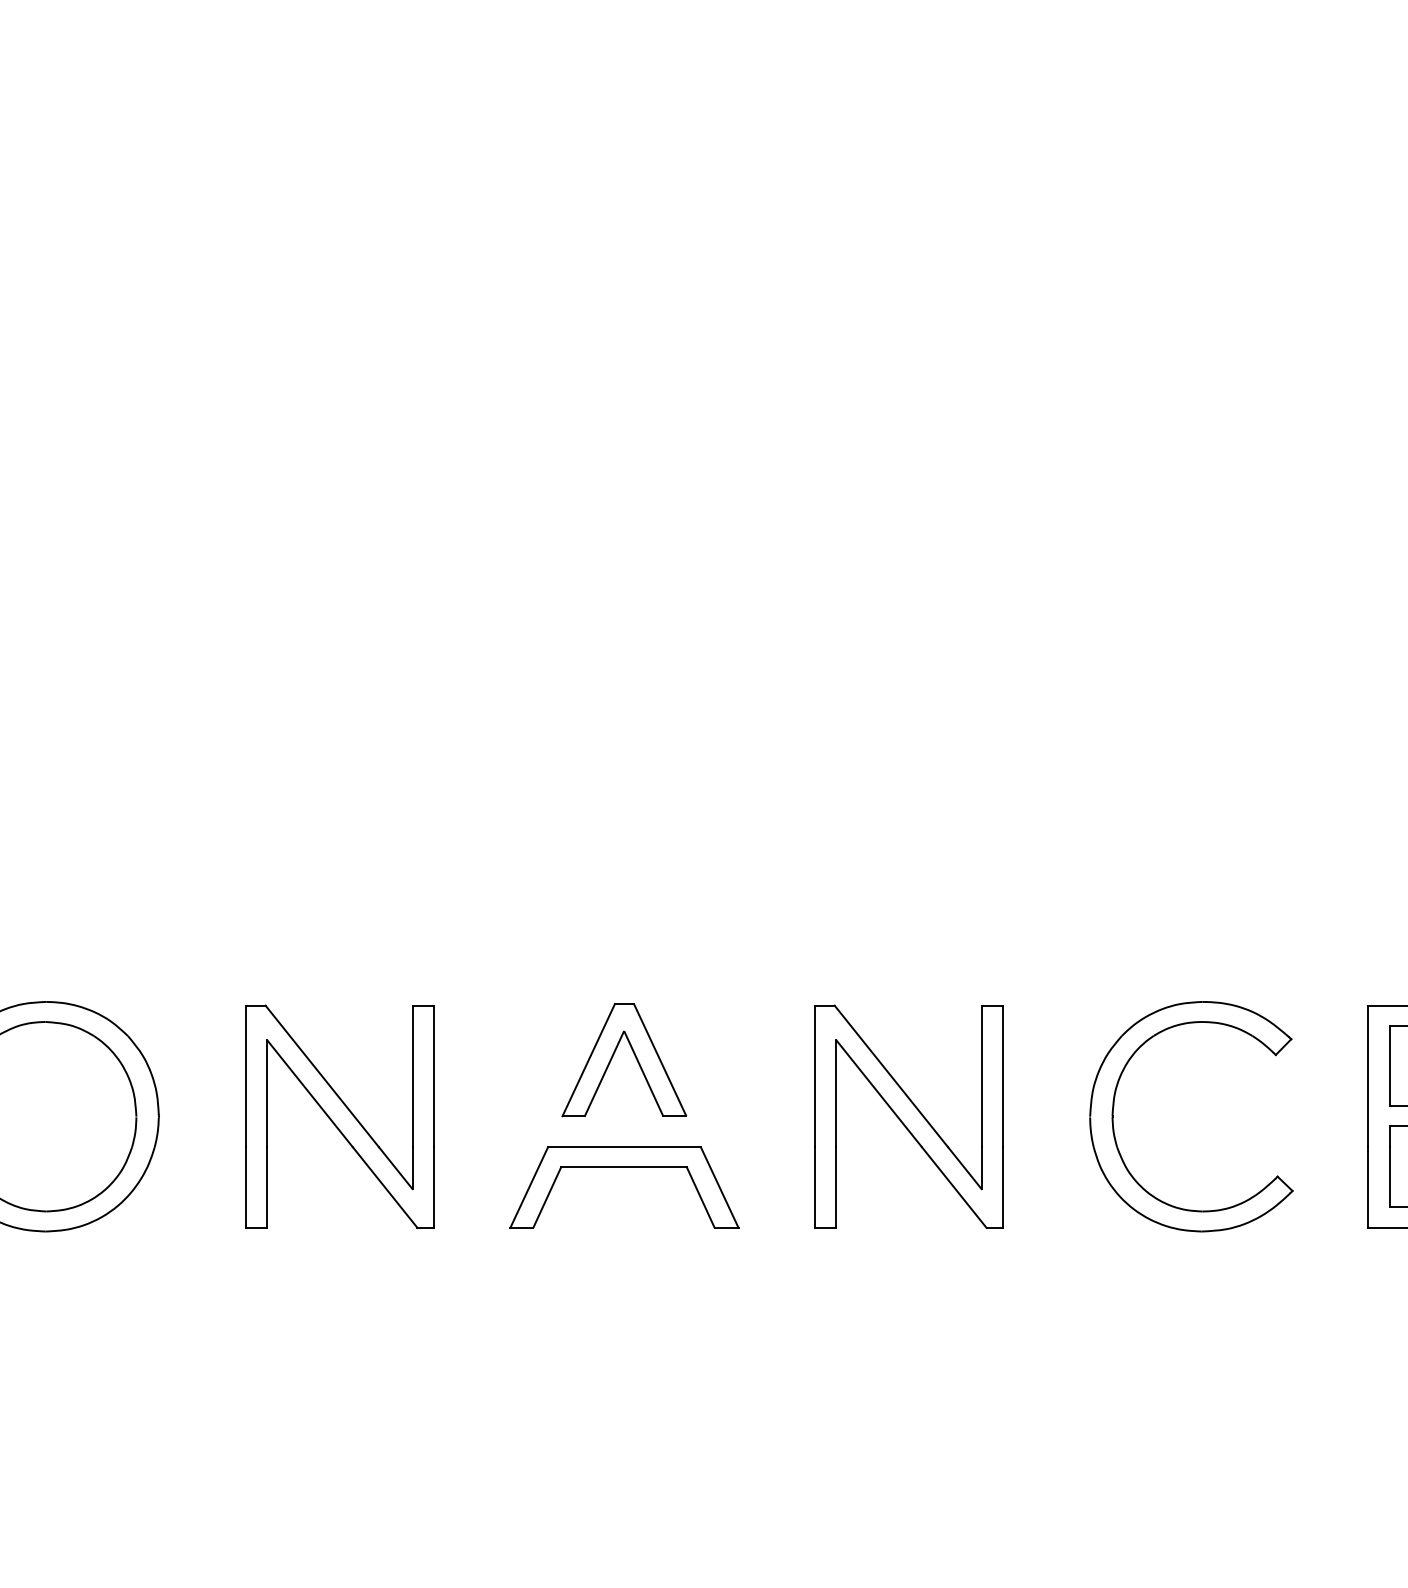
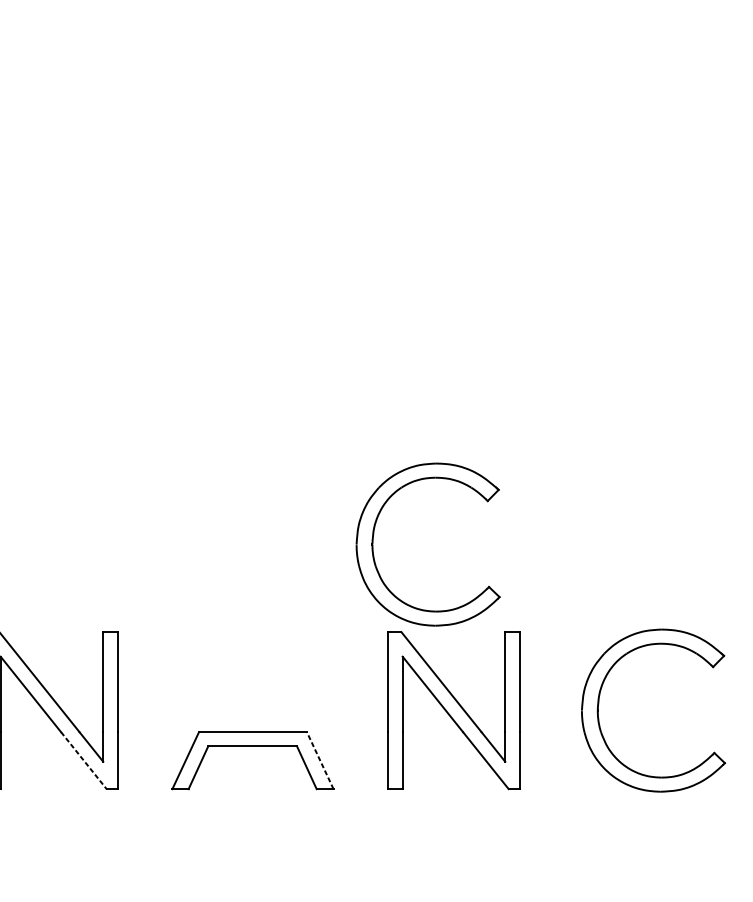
part: (795, 872) -> (373, 538), added
part: (634, 1056) -> (260, 668), removed
line: (385, 1187) -> (84, 760), solid -> dashed
line: (719, 1187) -> (320, 760), solid -> dashed

